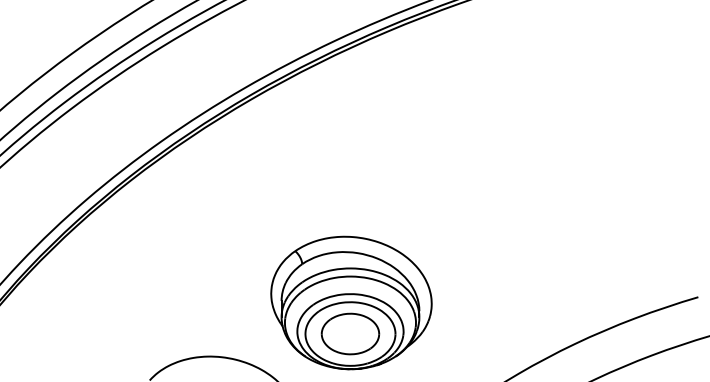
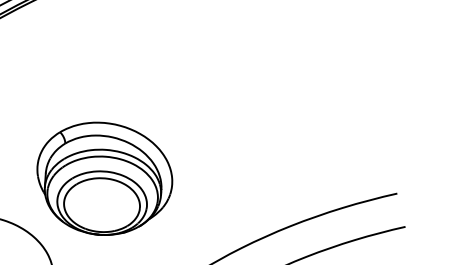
part: (350, 333) -> (102, 204), removed

